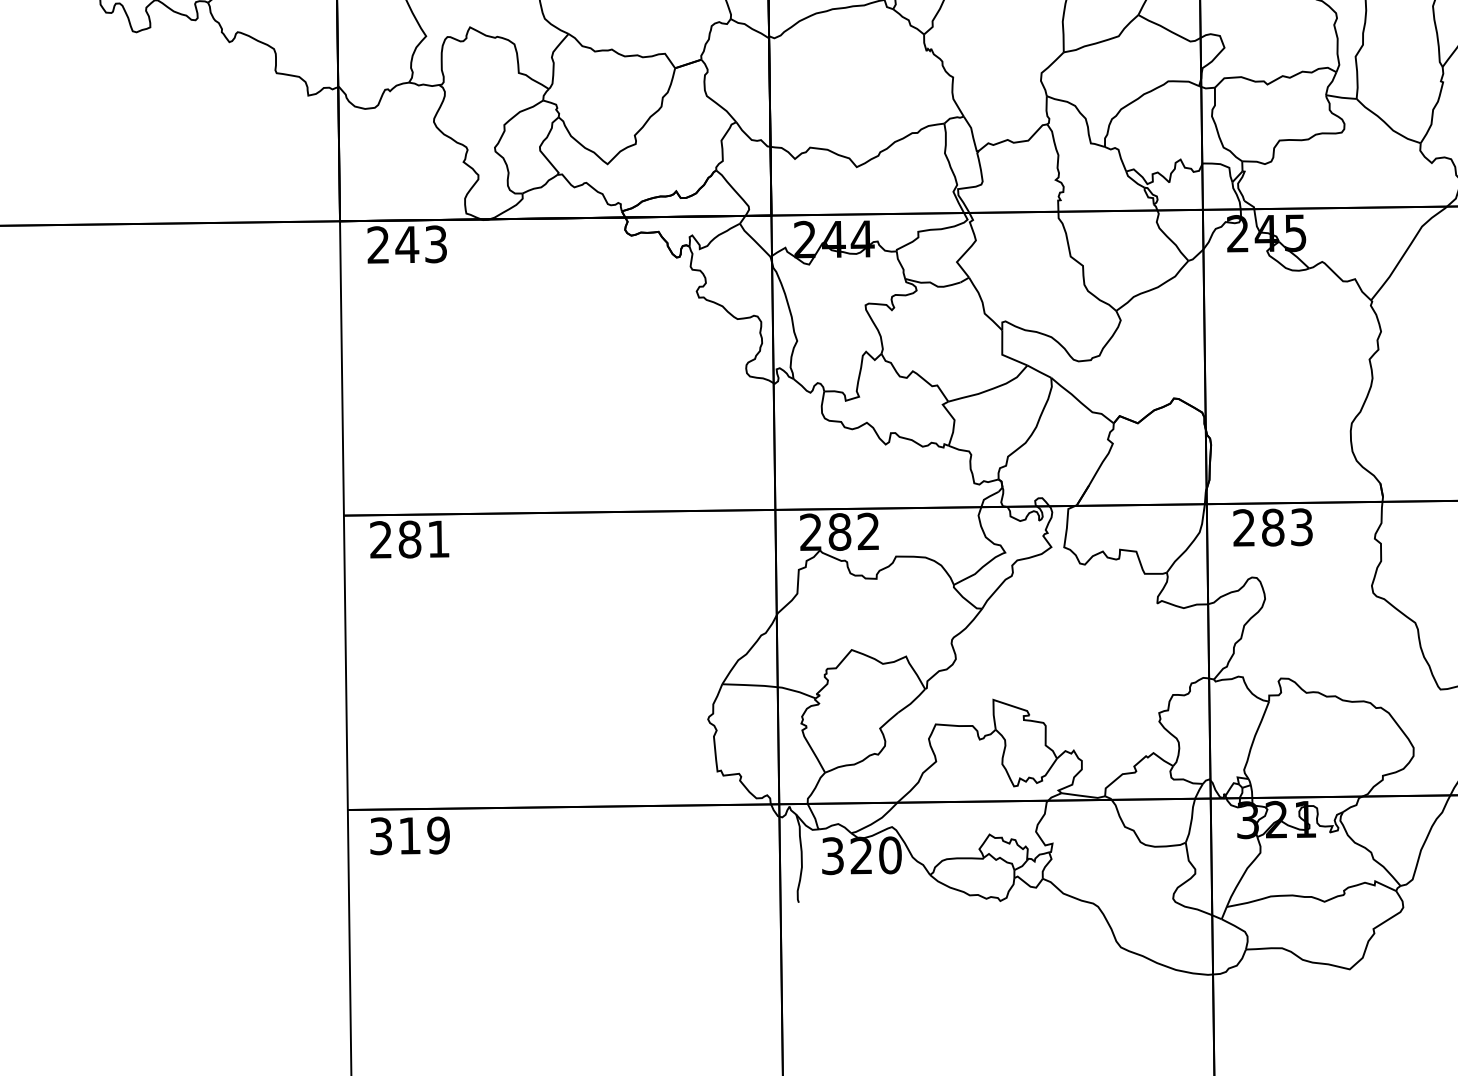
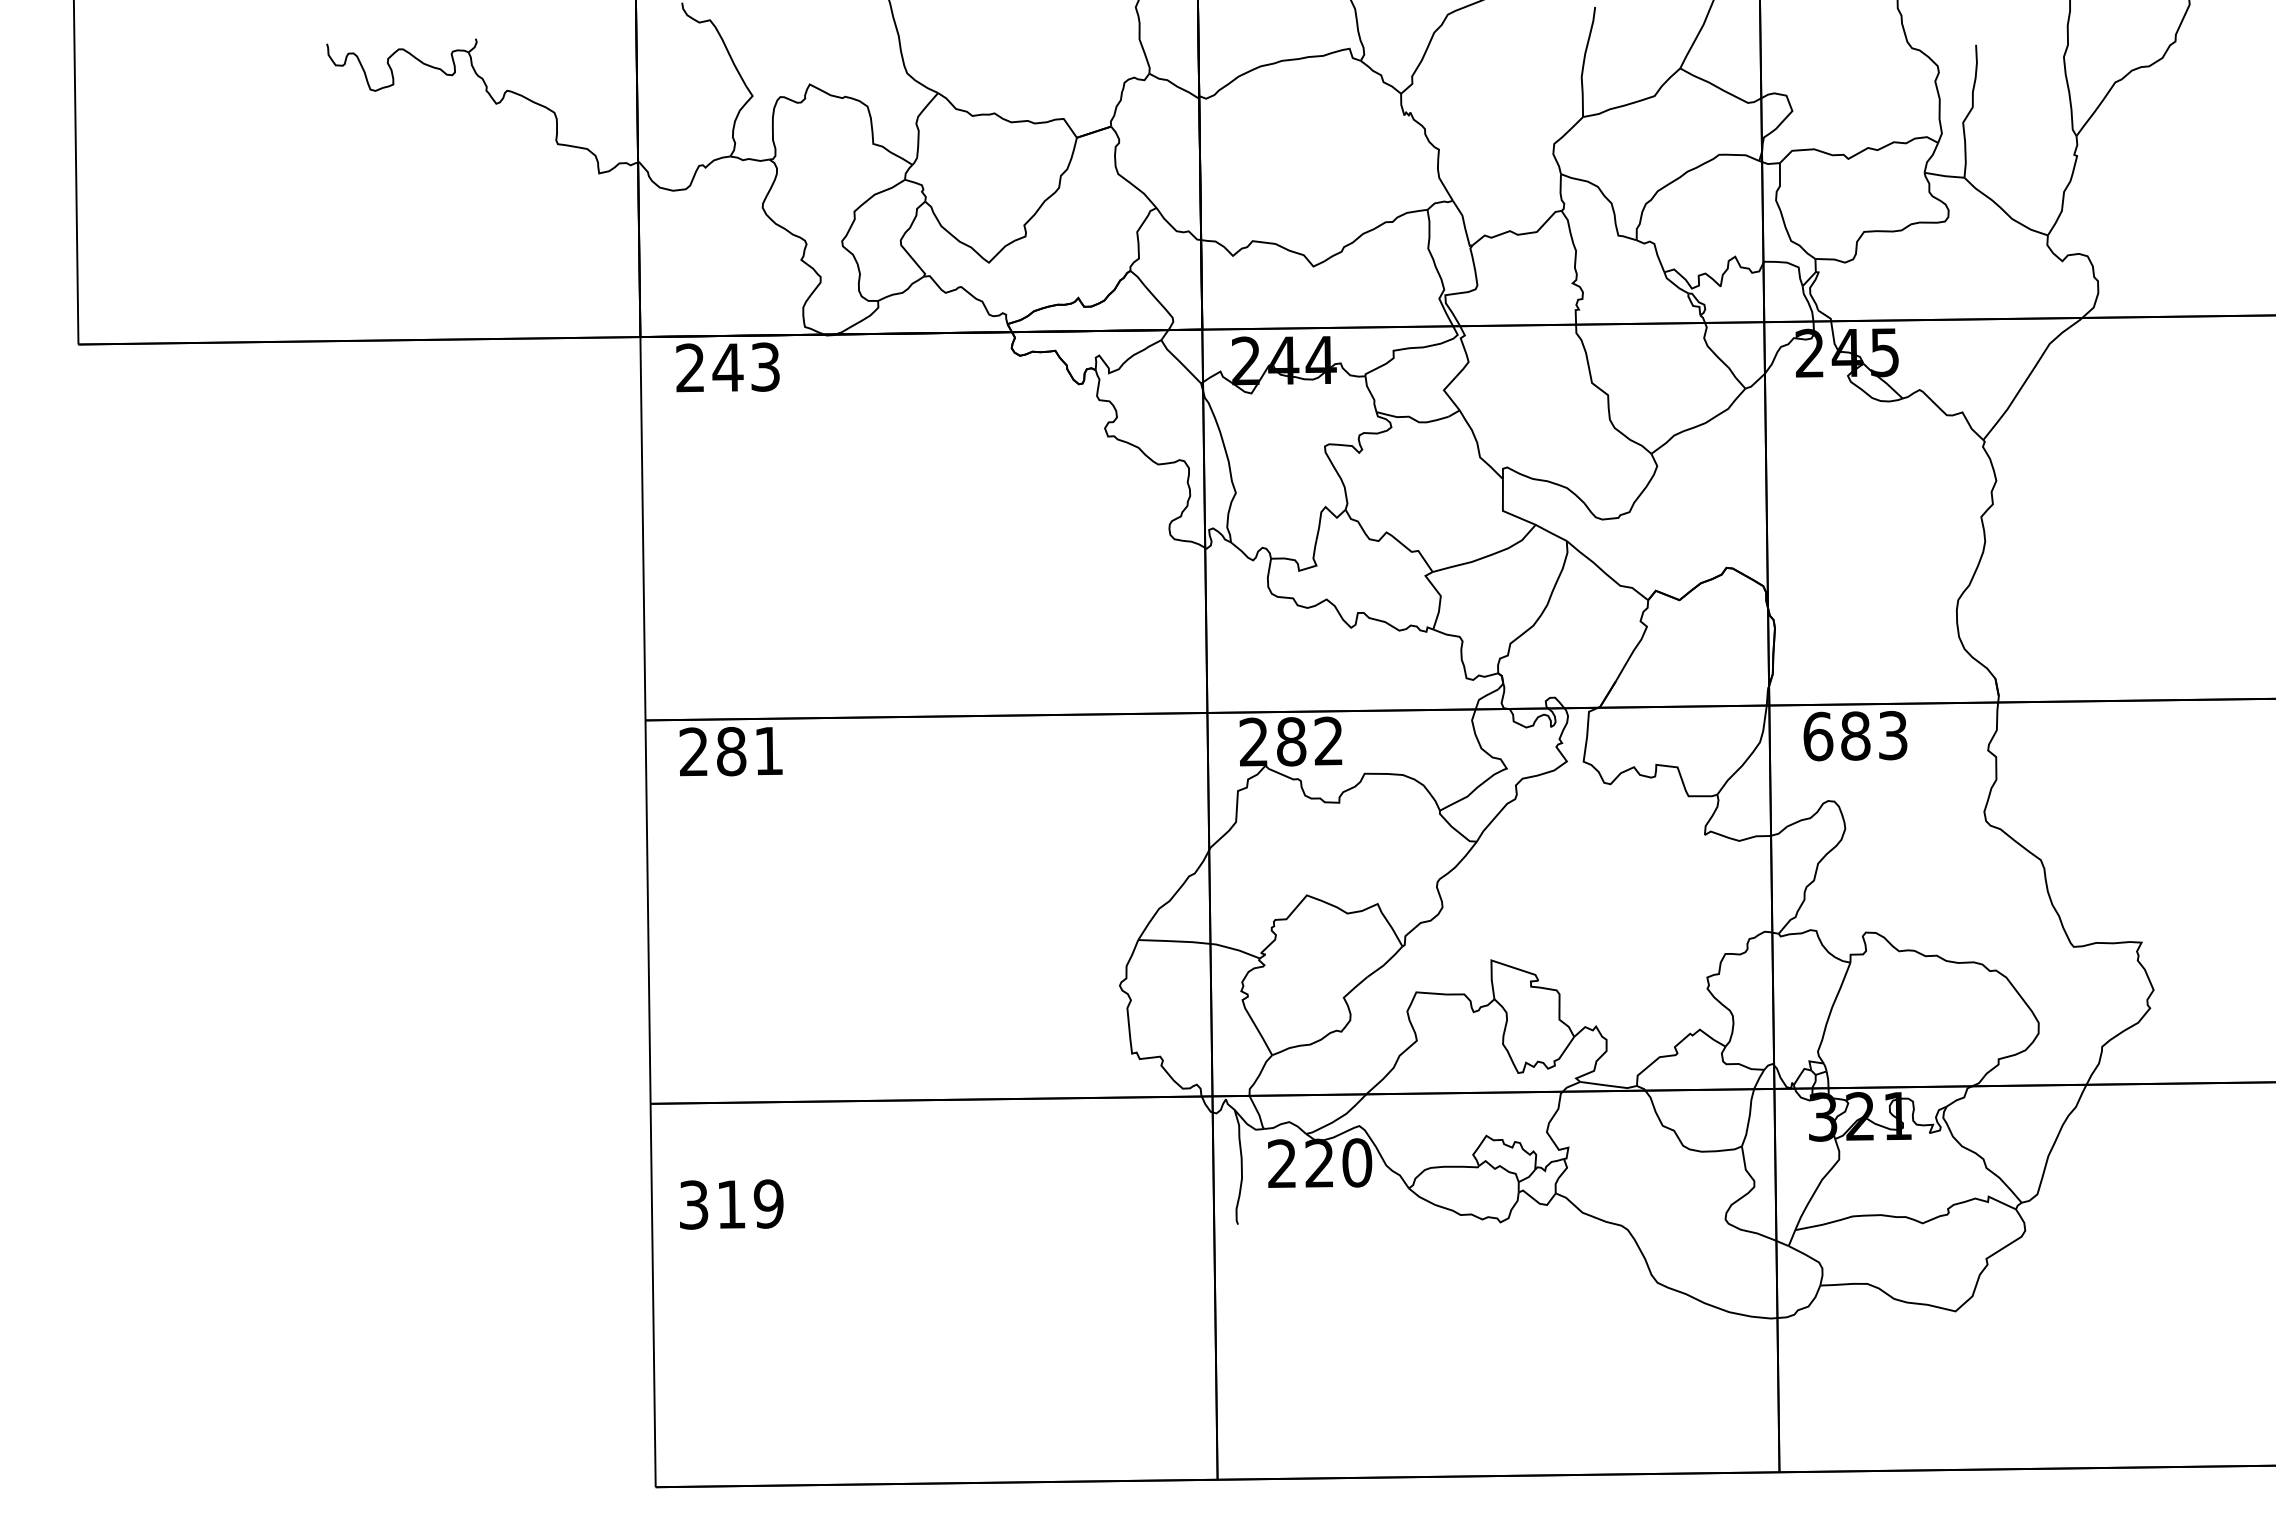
text: (1244, 527) -> (1818, 736), 283 -> 683
text: (409, 835) -> (731, 1204), moved
text: (833, 855) -> (1282, 1163), 320 -> 220

